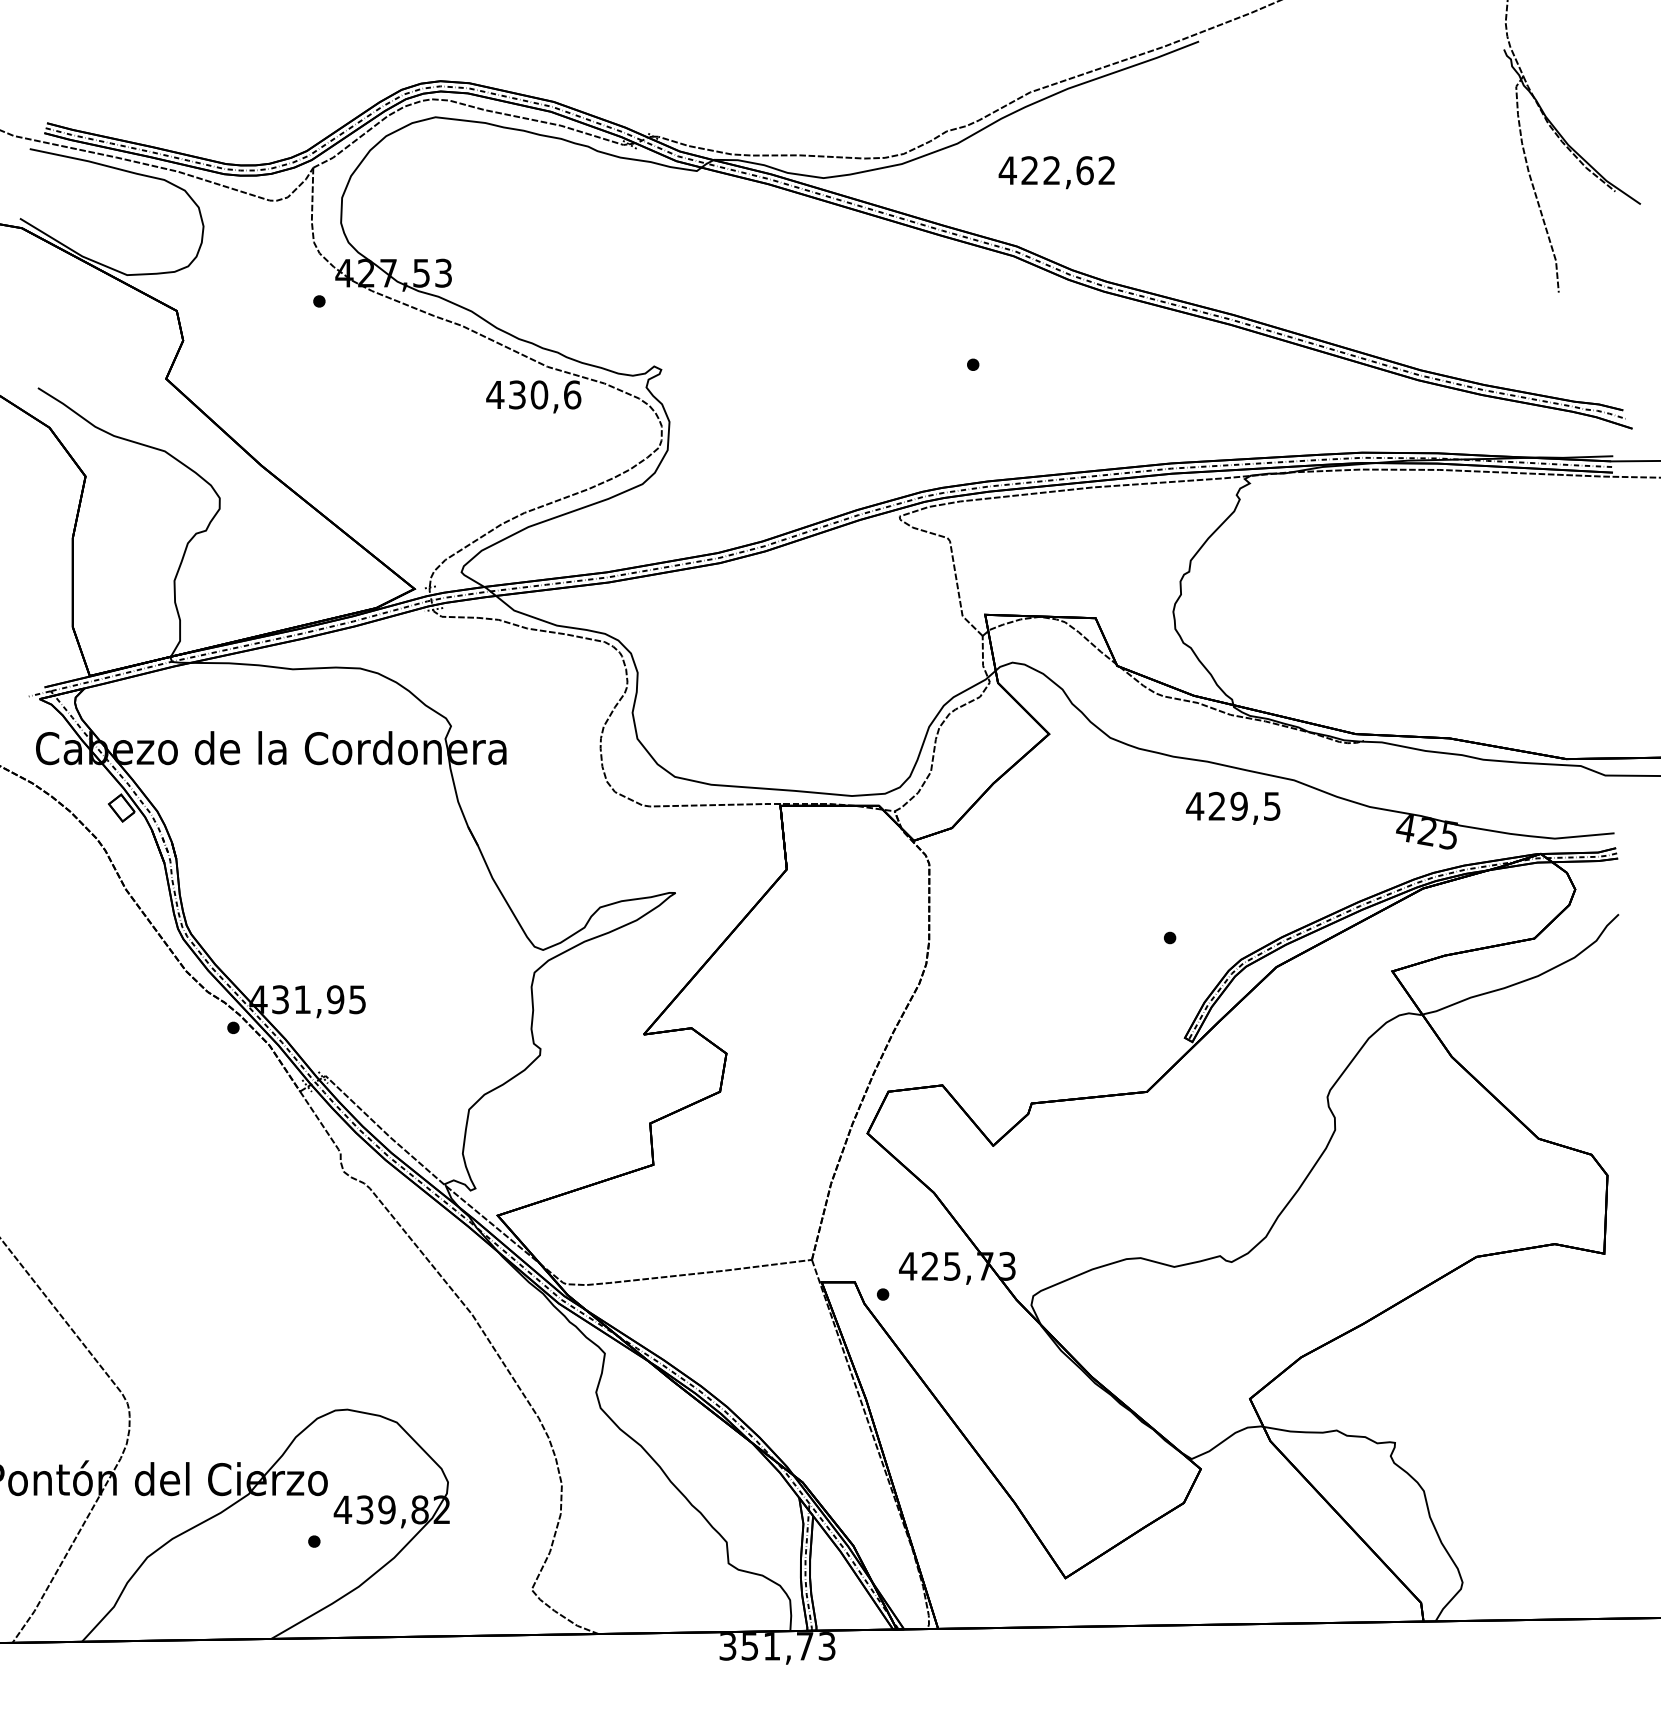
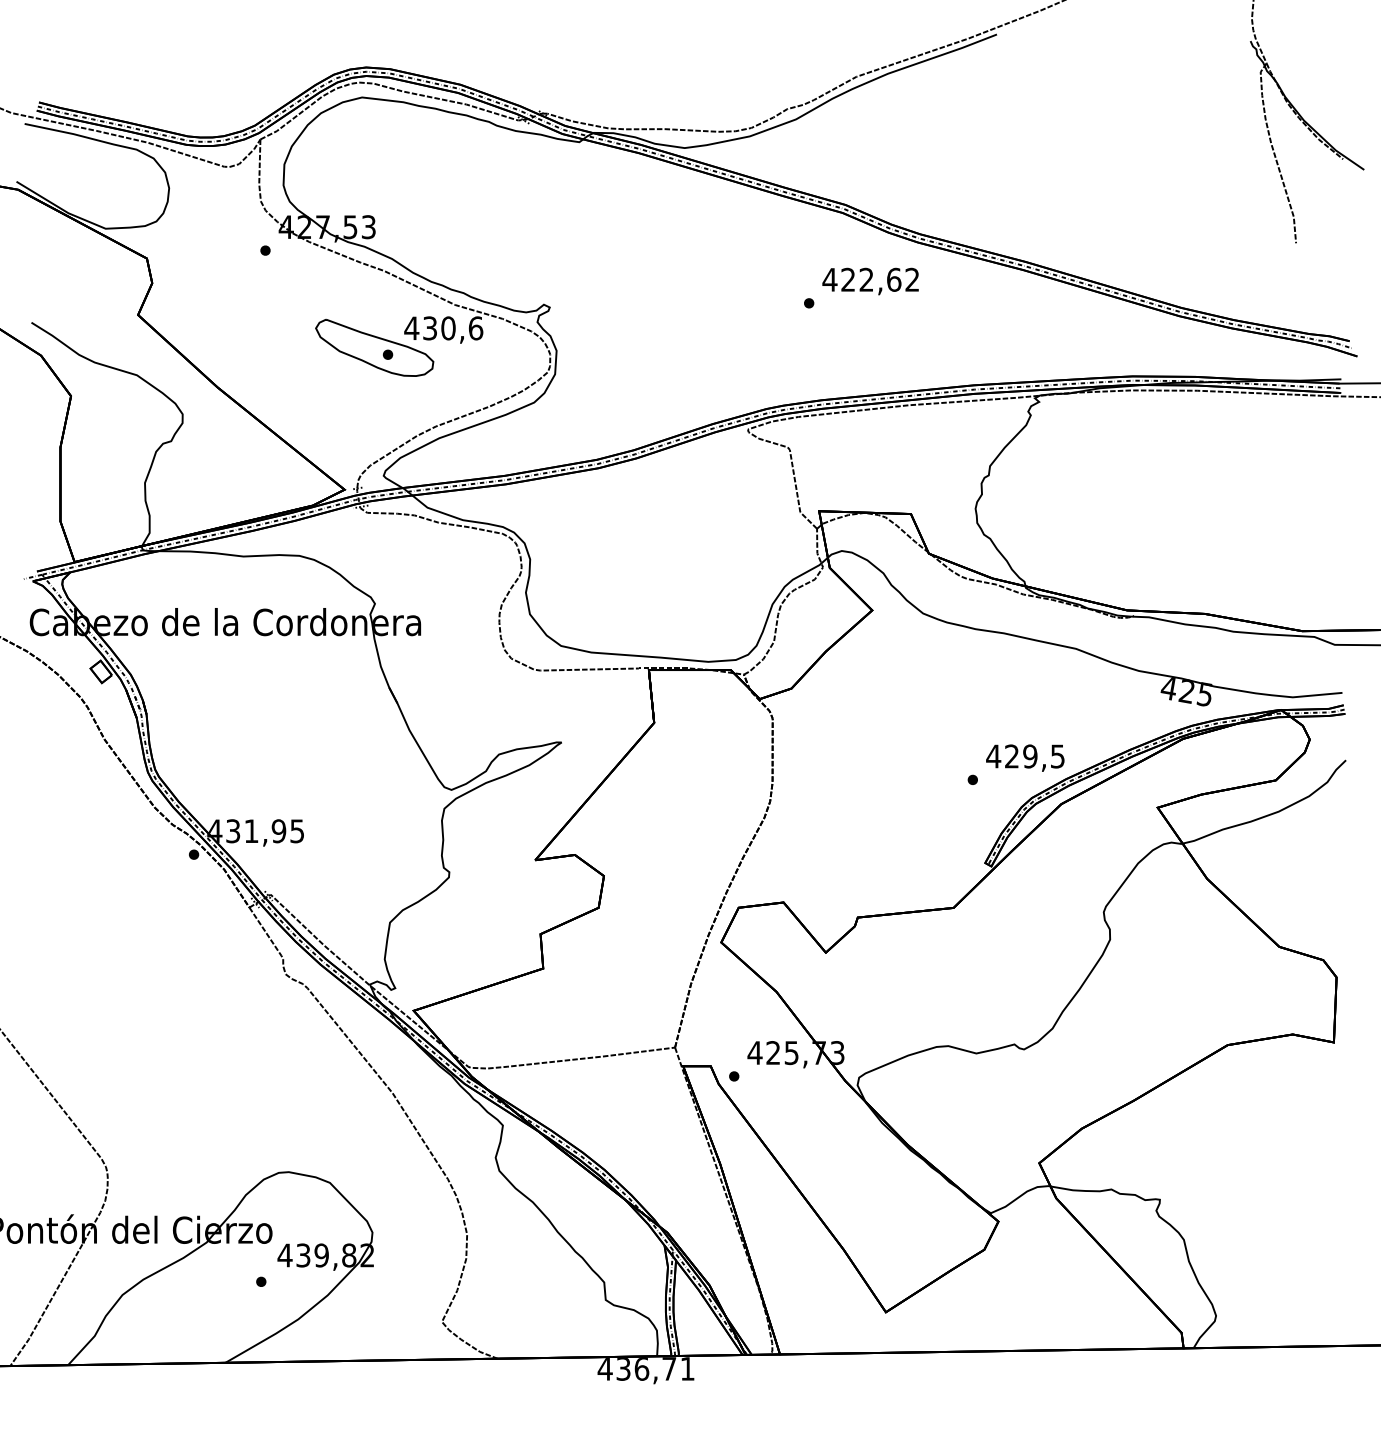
text: (1056, 172) -> (870, 281), moved
part: (450, 417) -> (374, 347), added
text: (1233, 807) -> (1025, 757), moved
text: (776, 1645) -> (645, 1368), 351,73 -> 436,71

